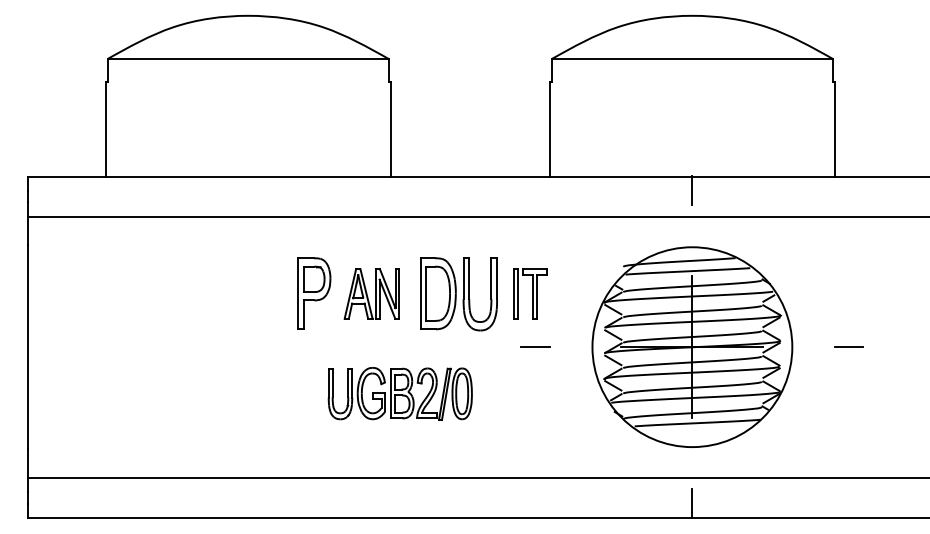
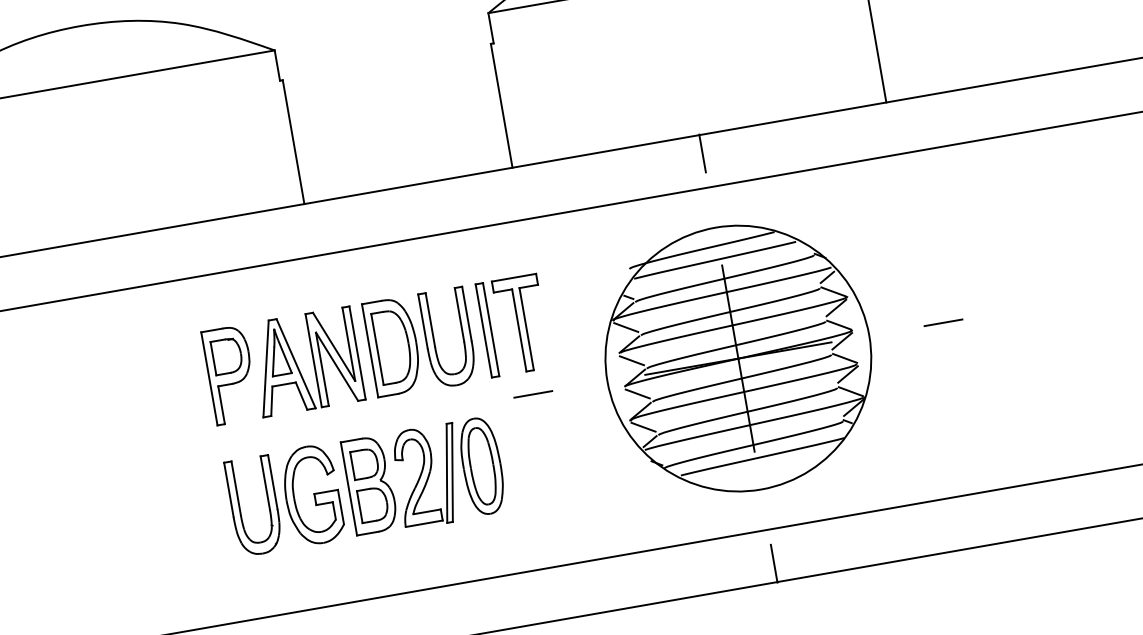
part: (371, 293) -> (305, 361), size x1.43
part: (530, 293) -> (514, 325), size x1.43
part: (400, 393) -> (366, 486), size x1.43

